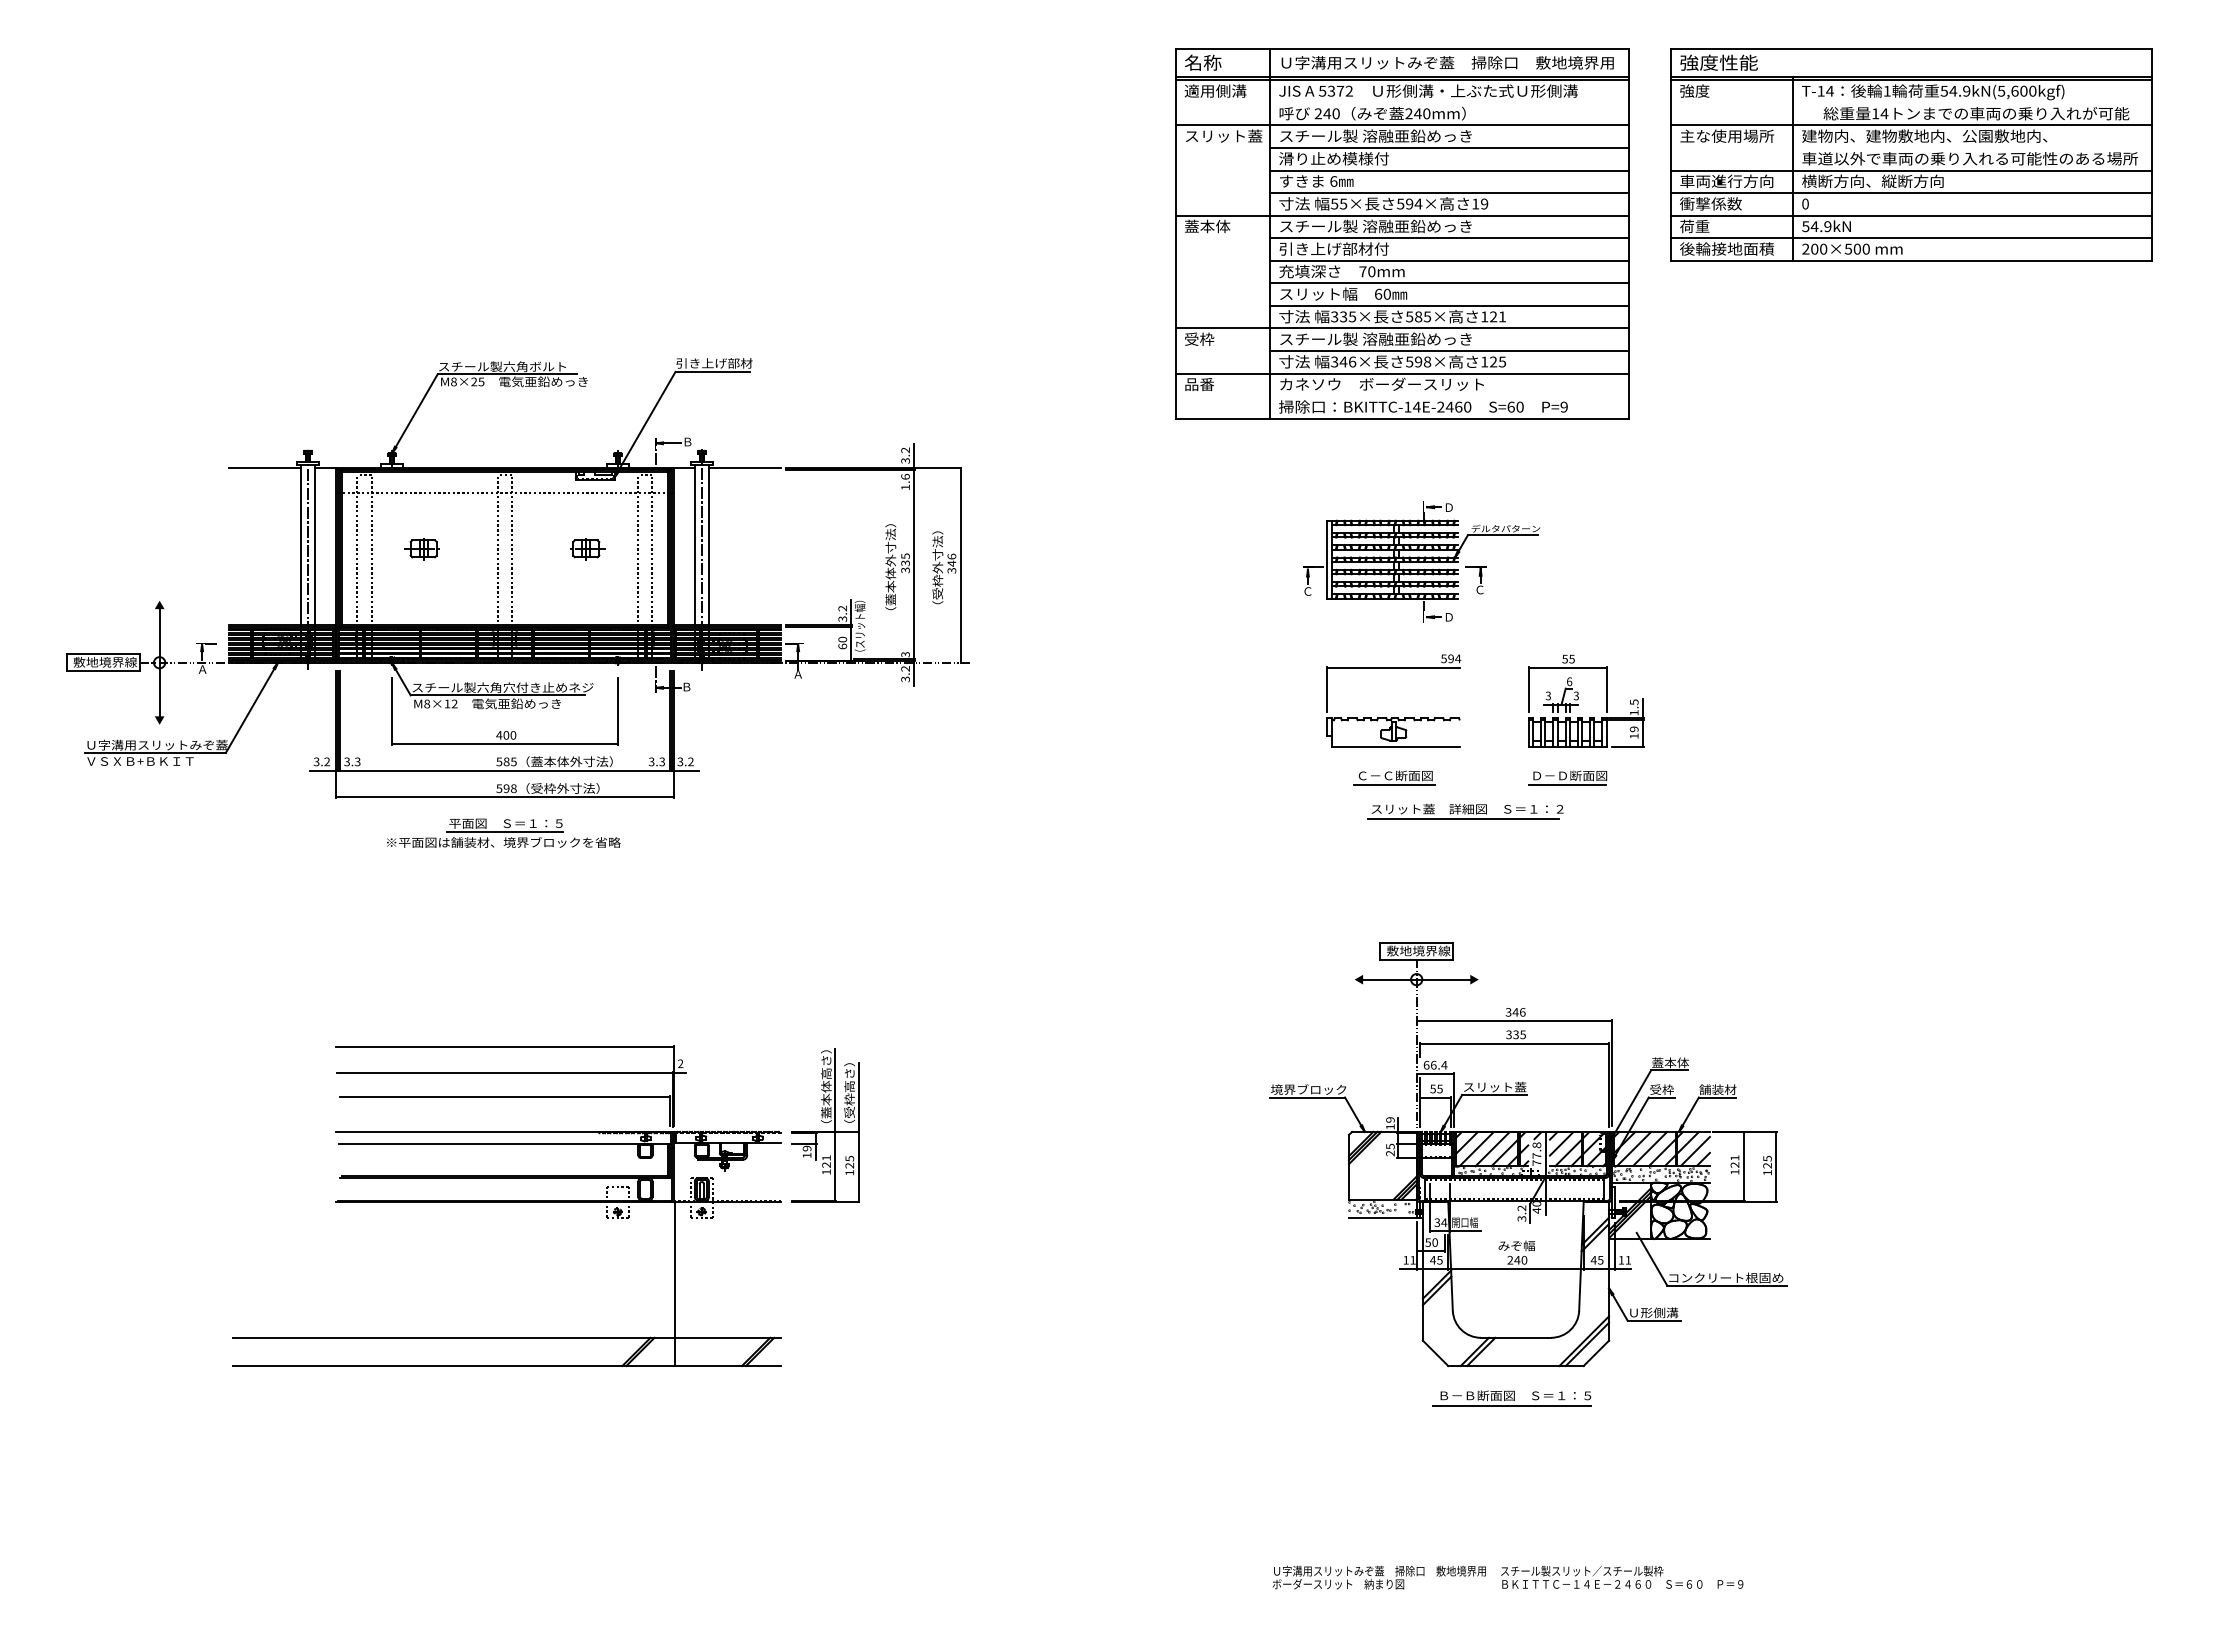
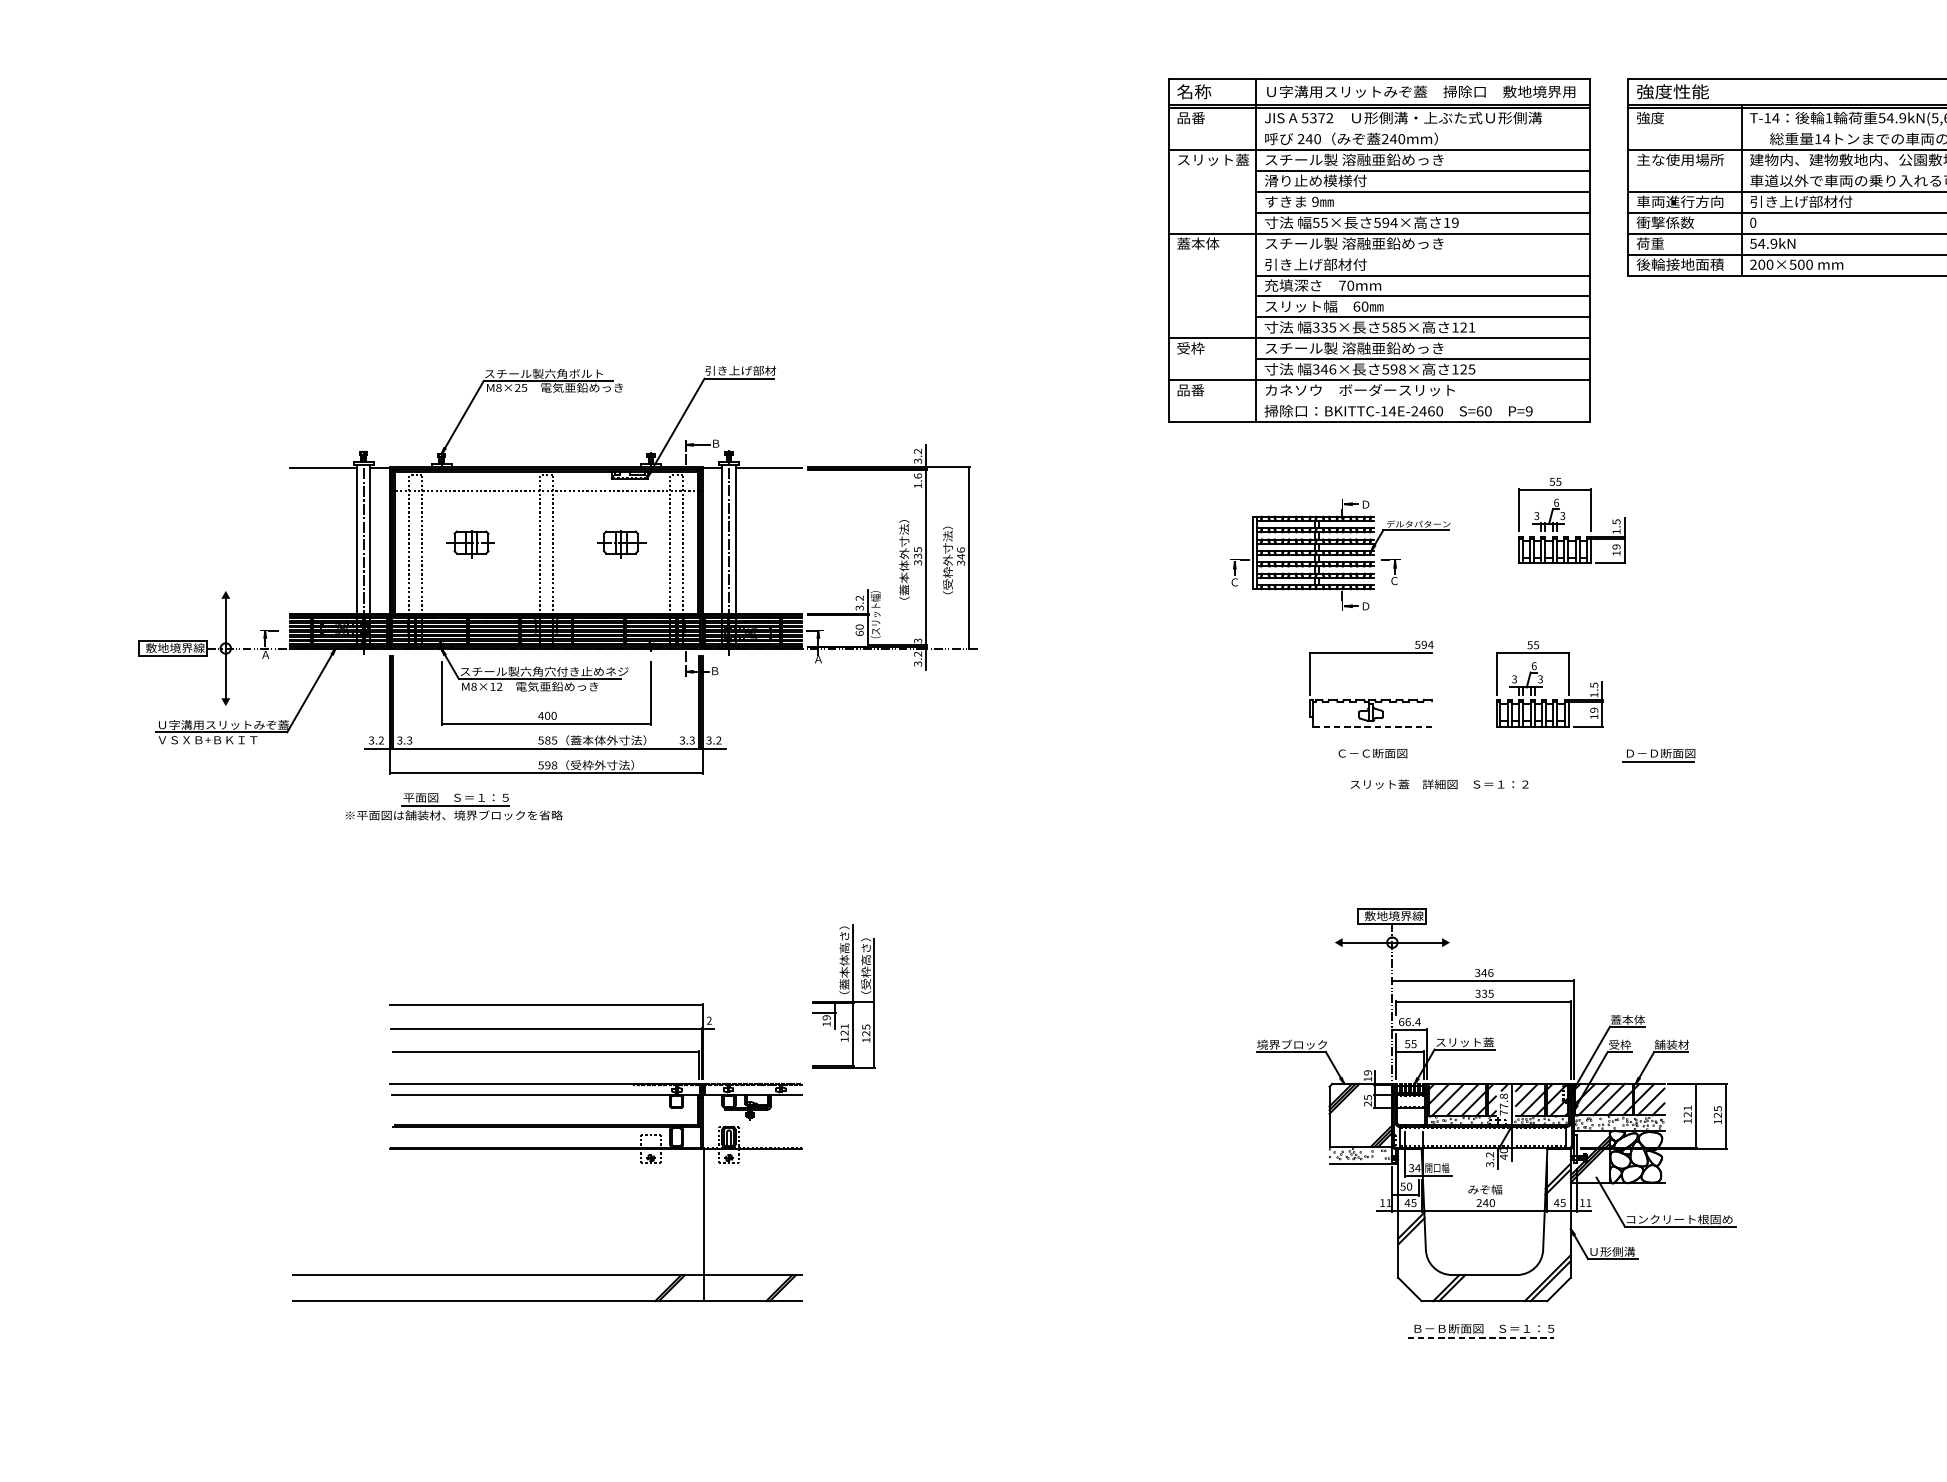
text: (1215, 90) -> (1205, 117), 適用側溝 -> 品番
text: (1872, 180) -> (1815, 201), 横断方向、縦断方向 -> 引き上げ部材付
text: (1333, 181) -> (1315, 201), 6 -> 9
line: (1449, 238) -> (1422, 254), removed
part: (1602, 523) -> (1564, 519), added
part: (421, 549) -> (468, 543), size x1.4
part: (587, 549) -> (622, 543), size x1.4
part: (1421, 561) -> (1340, 554), moved
line: (1395, 747) -> (1372, 727), solid -> dashed
part: (1567, 777) -> (1658, 755), moved
line: (1394, 785) -> (1371, 762), removed
line: (1463, 818) -> (1435, 793), removed
part: (503, 832) -> (453, 806), moved
part: (825, 1125) -> (843, 996), moved
line: (1511, 1405) -> (1480, 1337), solid -> dashed

